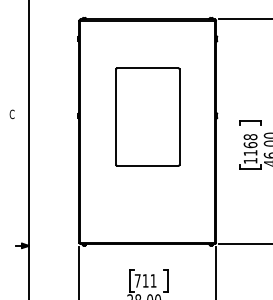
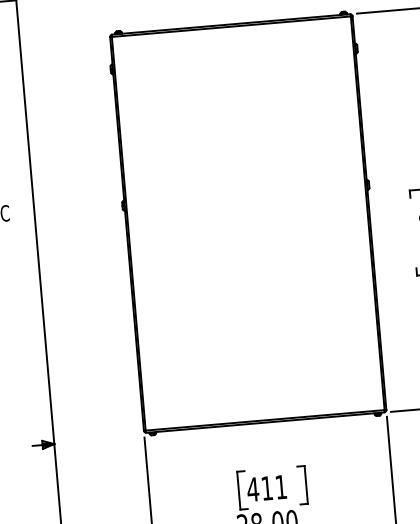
part: (147, 116) -> (245, 196), removed
text: (137, 280) -> (252, 488), 711 -> 411

